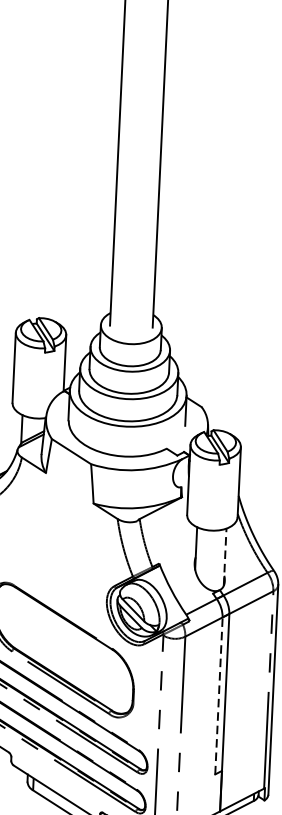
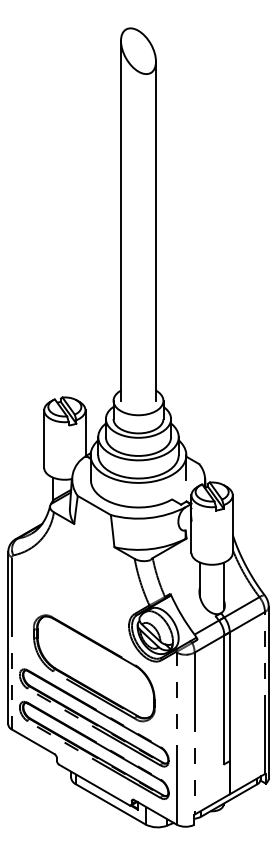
line: (225, 556) -> (224, 585), dashed -> solid
line: (219, 695) -> (224, 699), dashed -> solid

